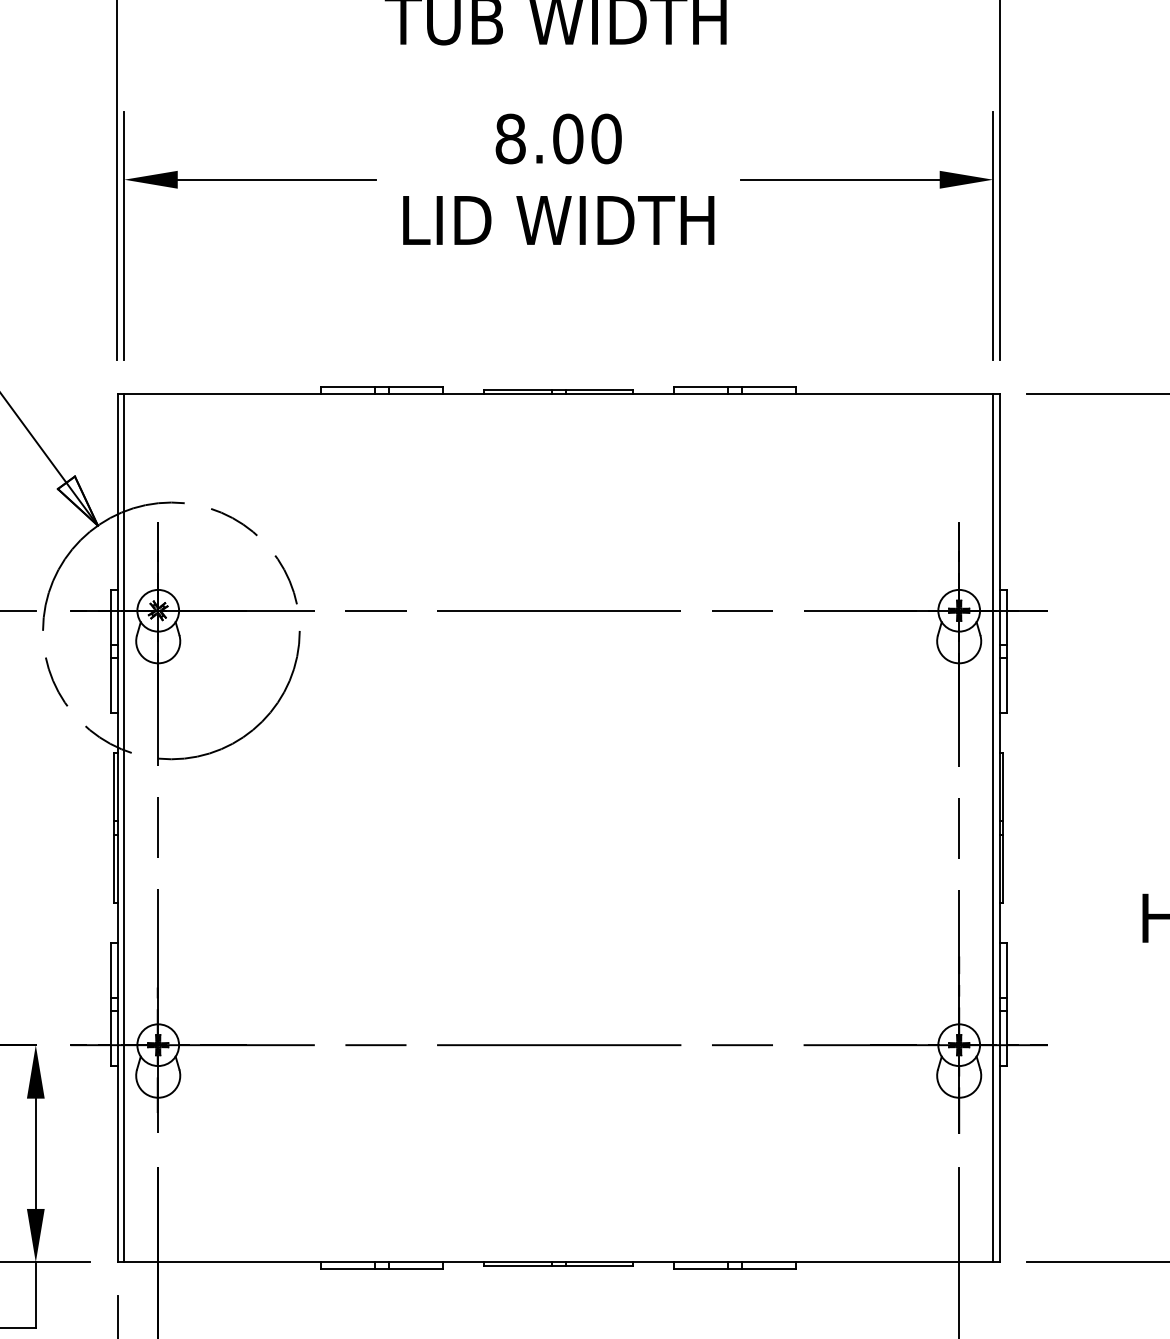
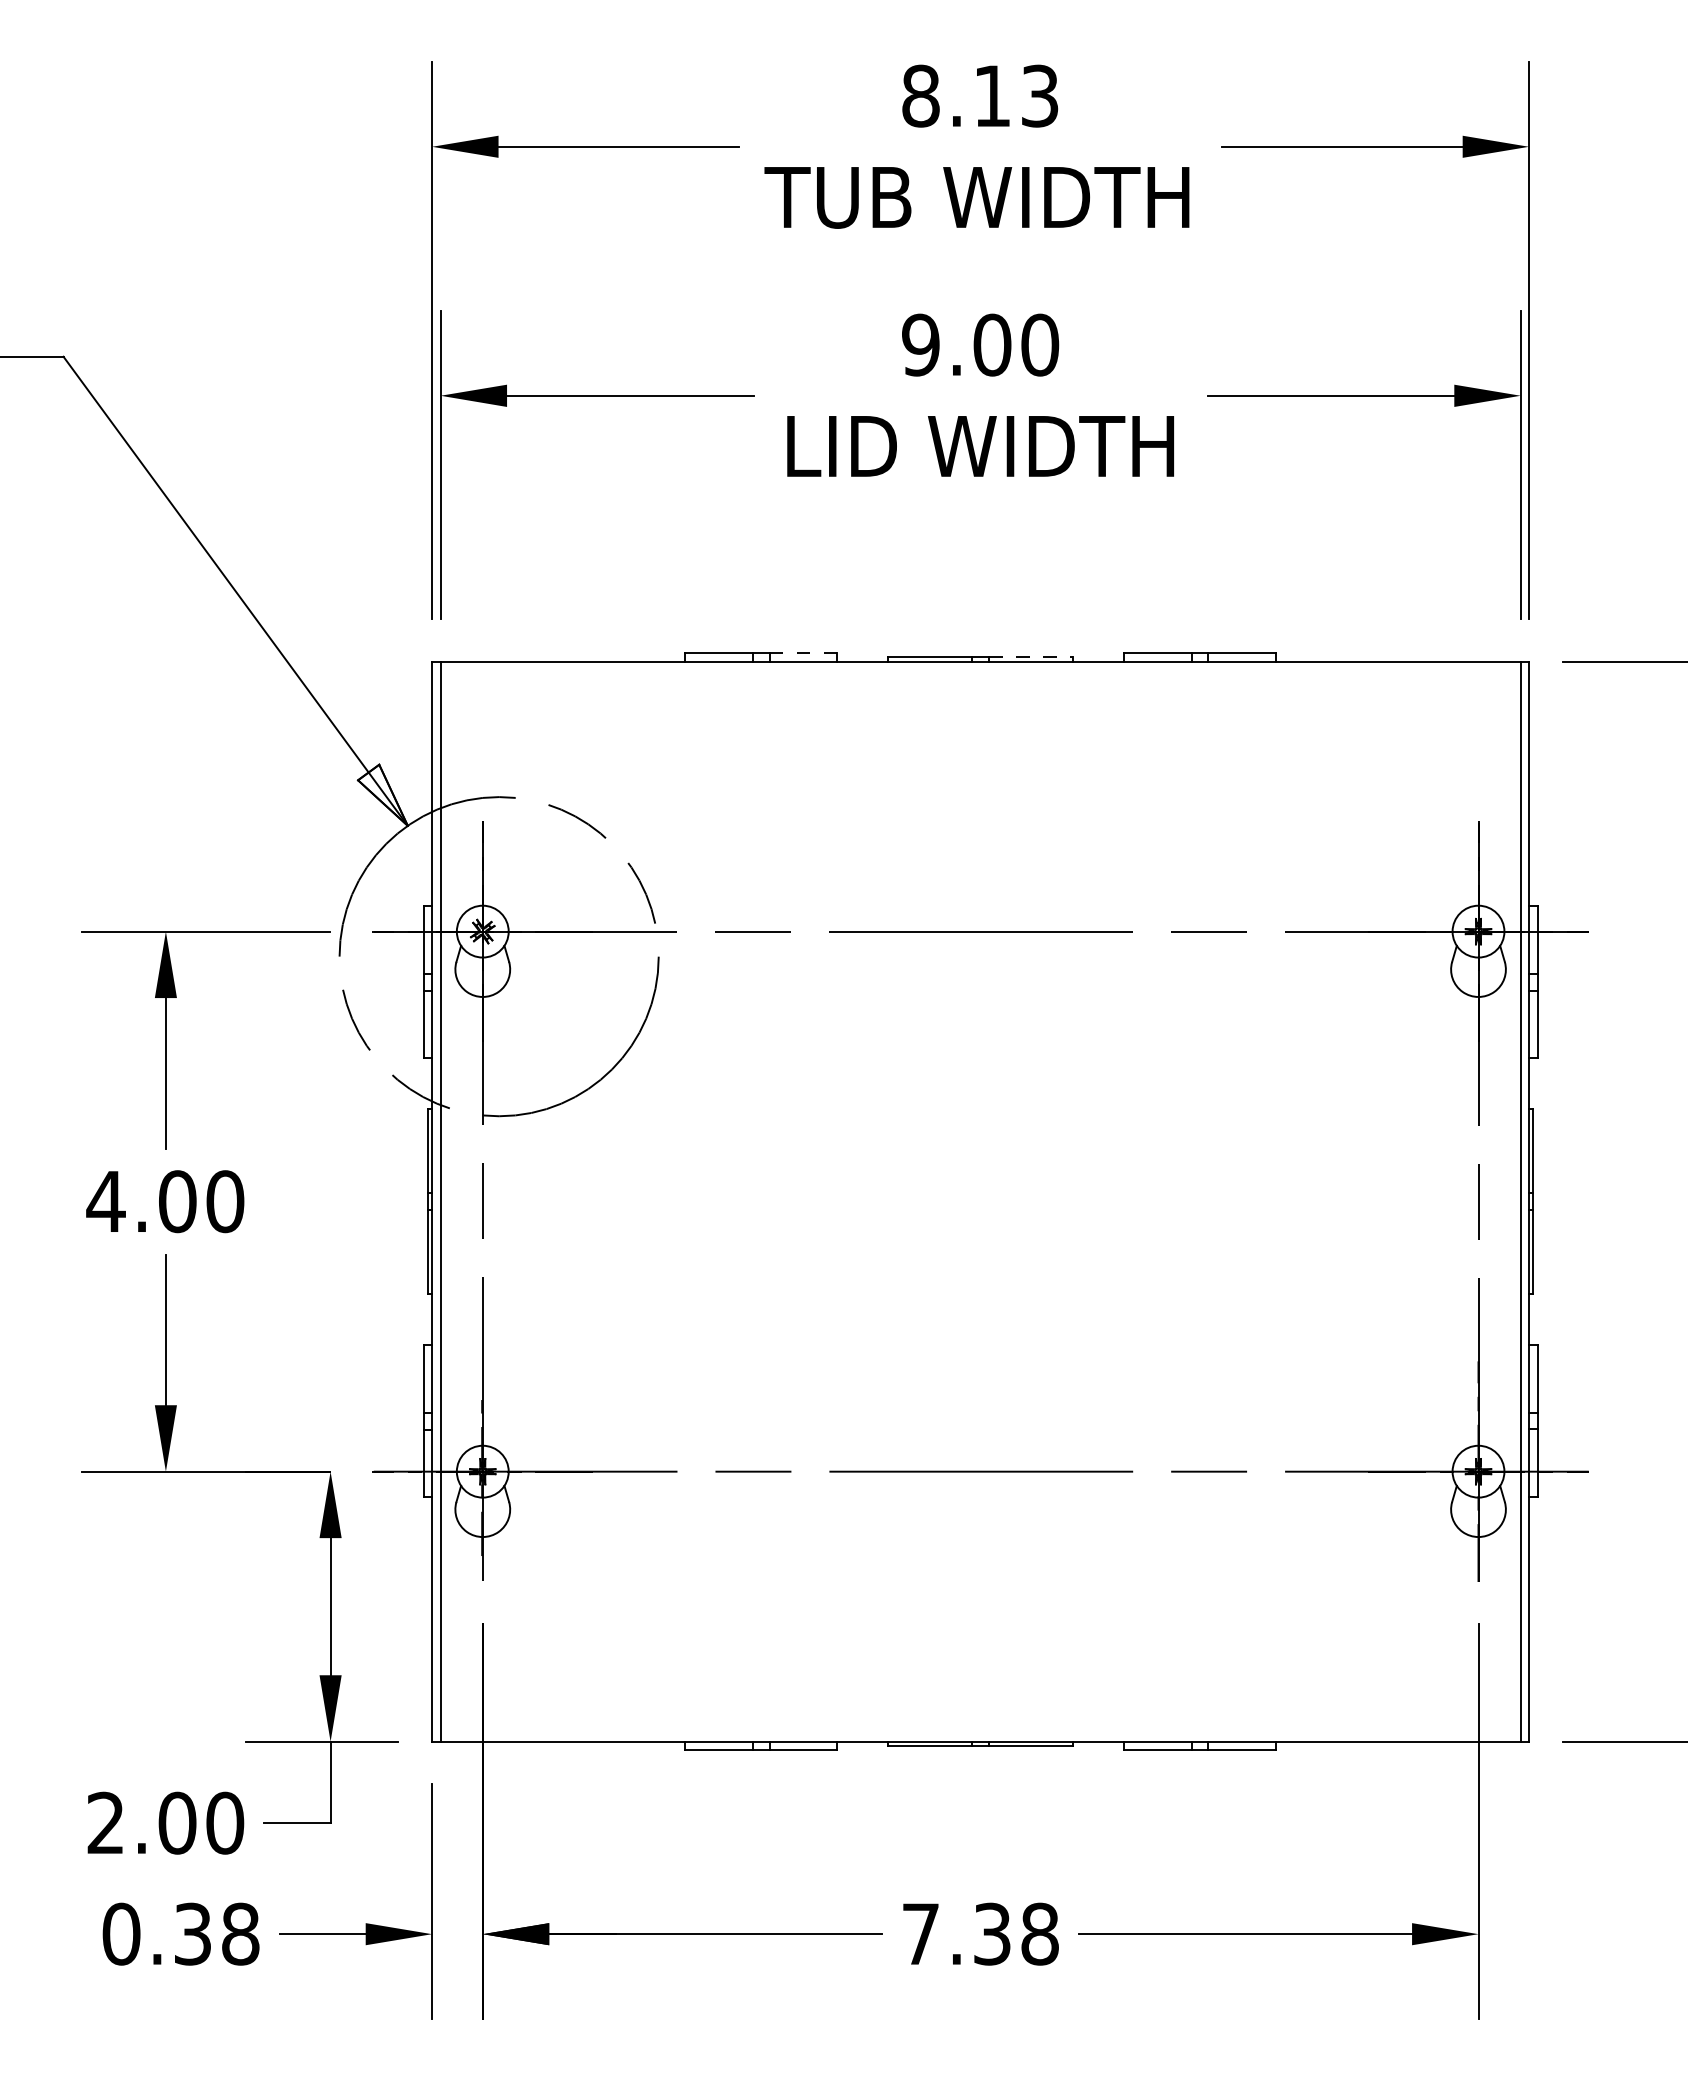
text: (510, 138) -> (920, 344), 8.00 -> 9.00
line: (416, 387) -> (803, 653), solid -> dashed
line: (599, 390) -> (1031, 657), solid -> dashed

